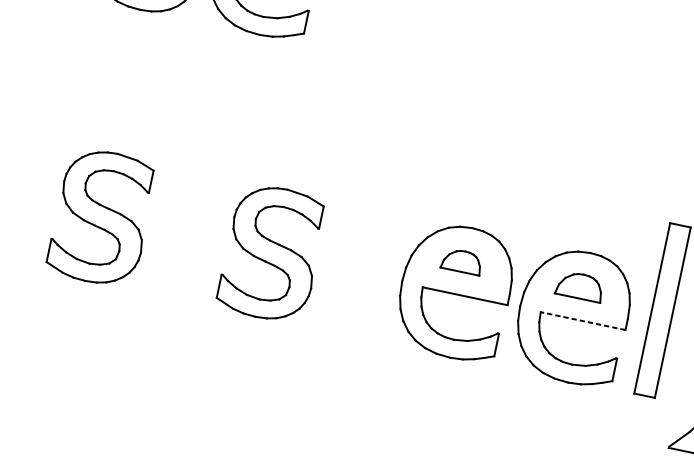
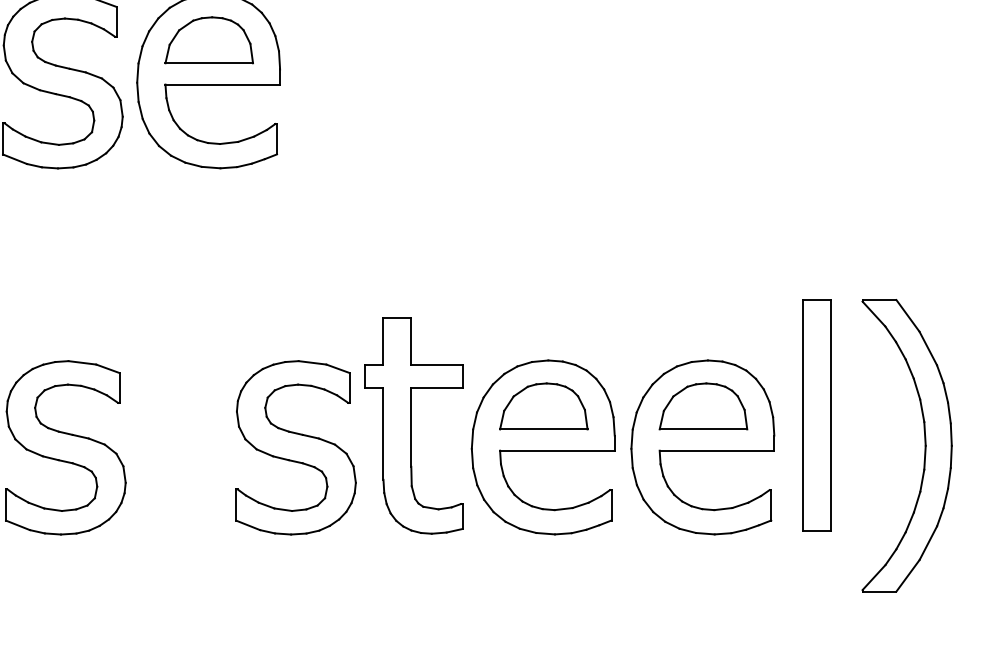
part: (362, 255) -> (413, 425), added
part: (461, 261) -> (543, 406), size x1.67
part: (580, 286) -> (703, 406), size x1.43
line: (582, 320) -> (716, 450), dashed -> solid

